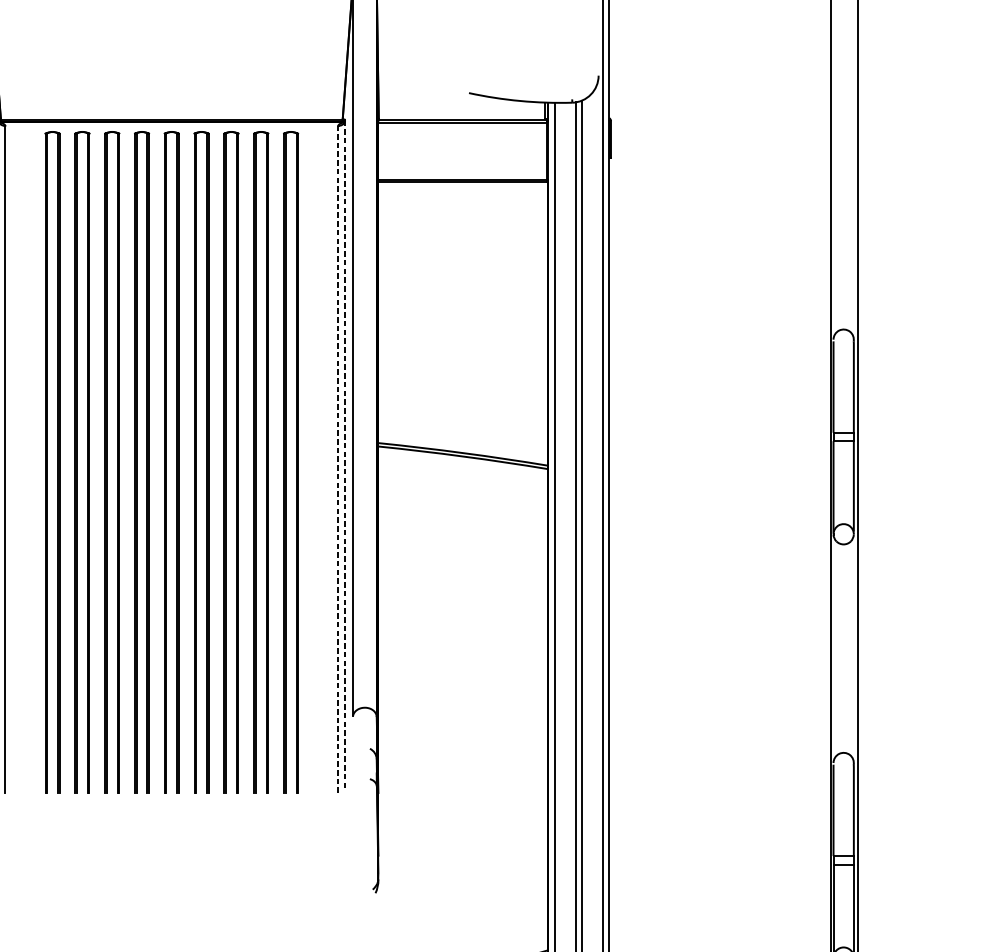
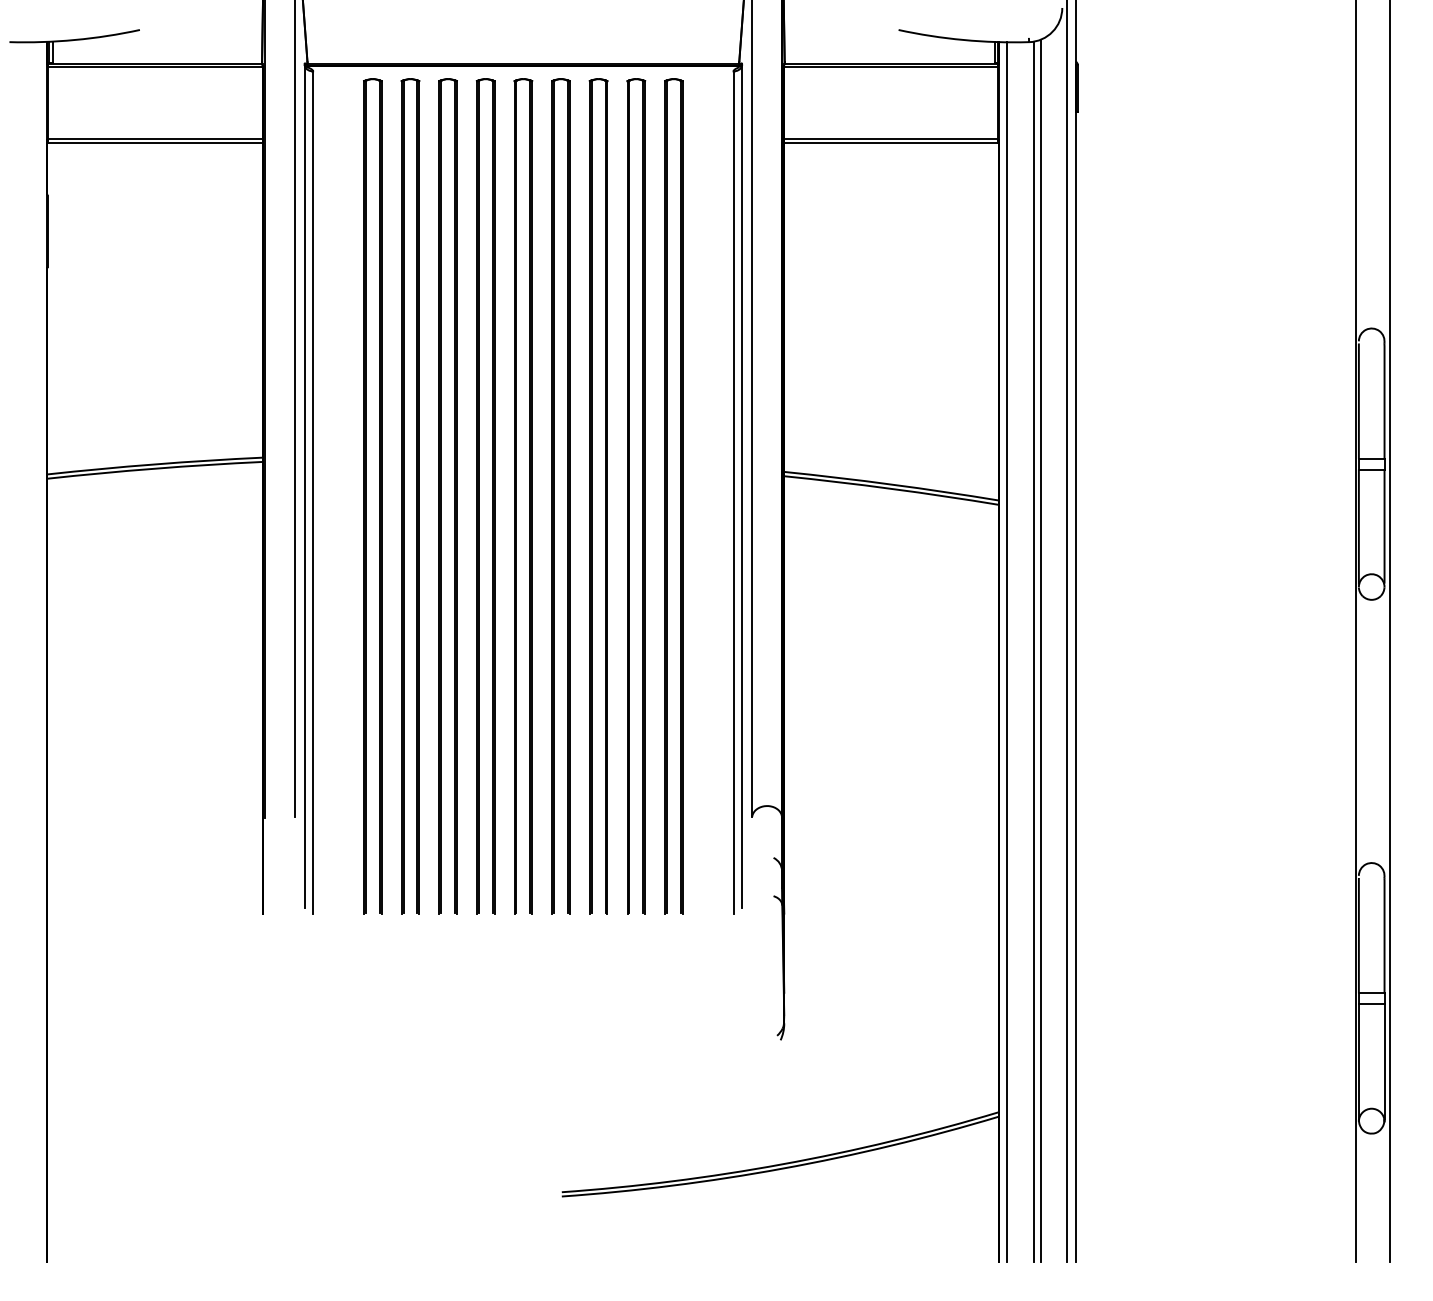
line: (345, 454) -> (742, 486), dashed -> solid
line: (338, 459) -> (733, 492), dashed -> solid

